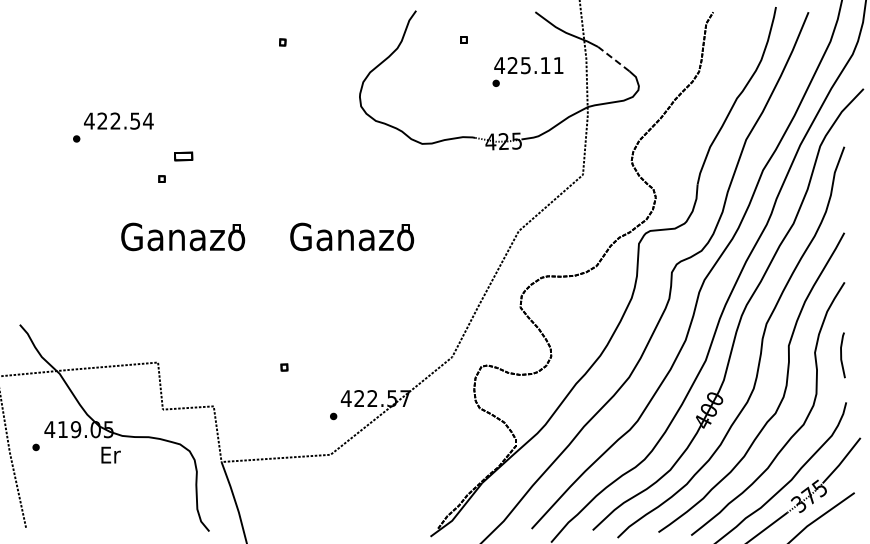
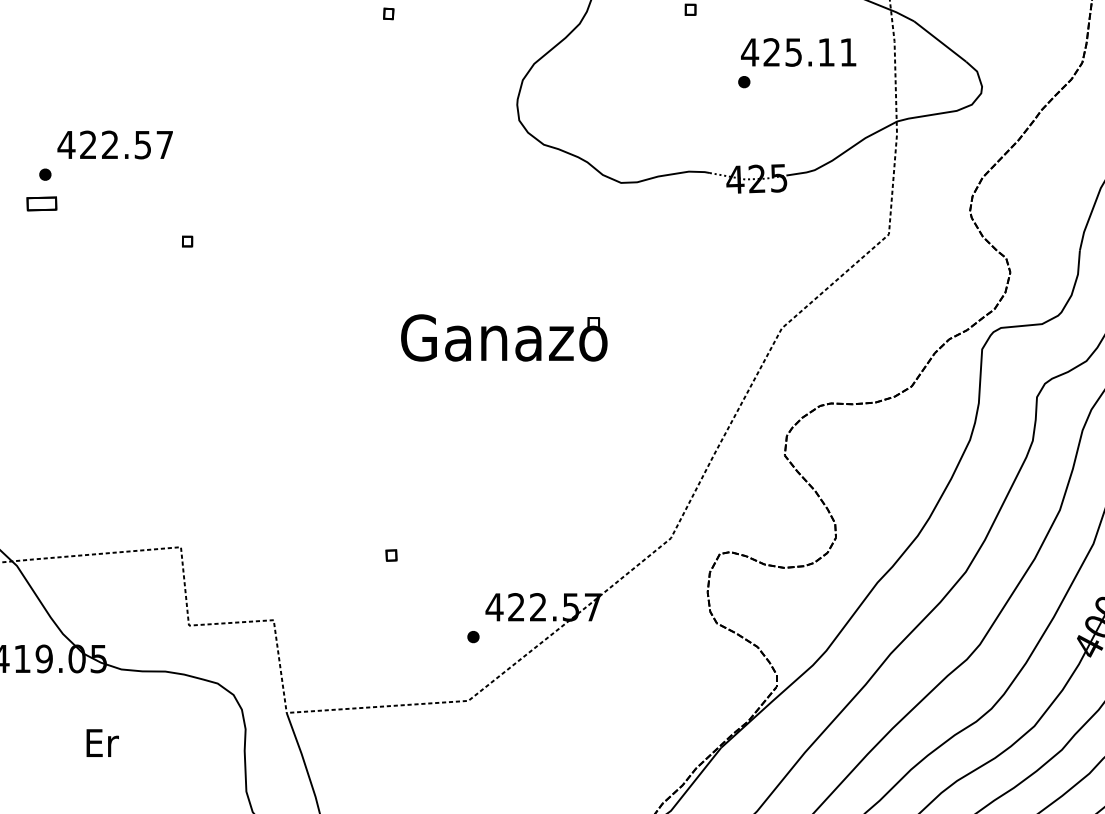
line: (613, 59) -> (939, 42), dashed -> solid
text: (148, 120) -> (164, 143), 422.54 -> 422.57
part: (183, 156) -> (41, 203), moved
part: (183, 236) -> (223, 337), removed
text: (110, 454) -> (101, 742), moved

